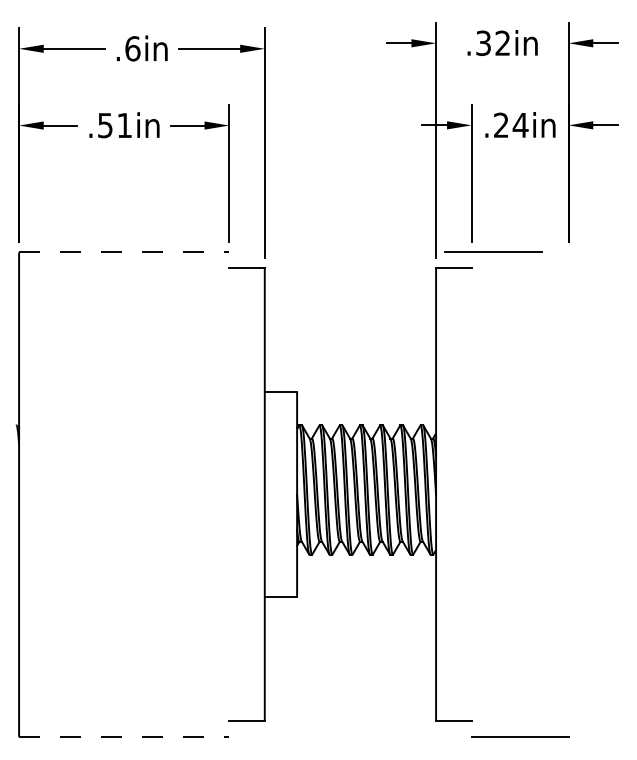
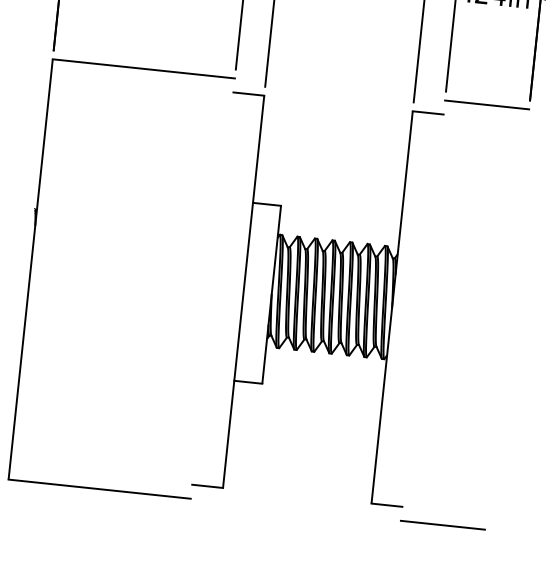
line: (493, 251) -> (487, 104), moved
line: (124, 252) -> (144, 69), dashed -> solid
line: (124, 737) -> (99, 489), dashed -> solid

